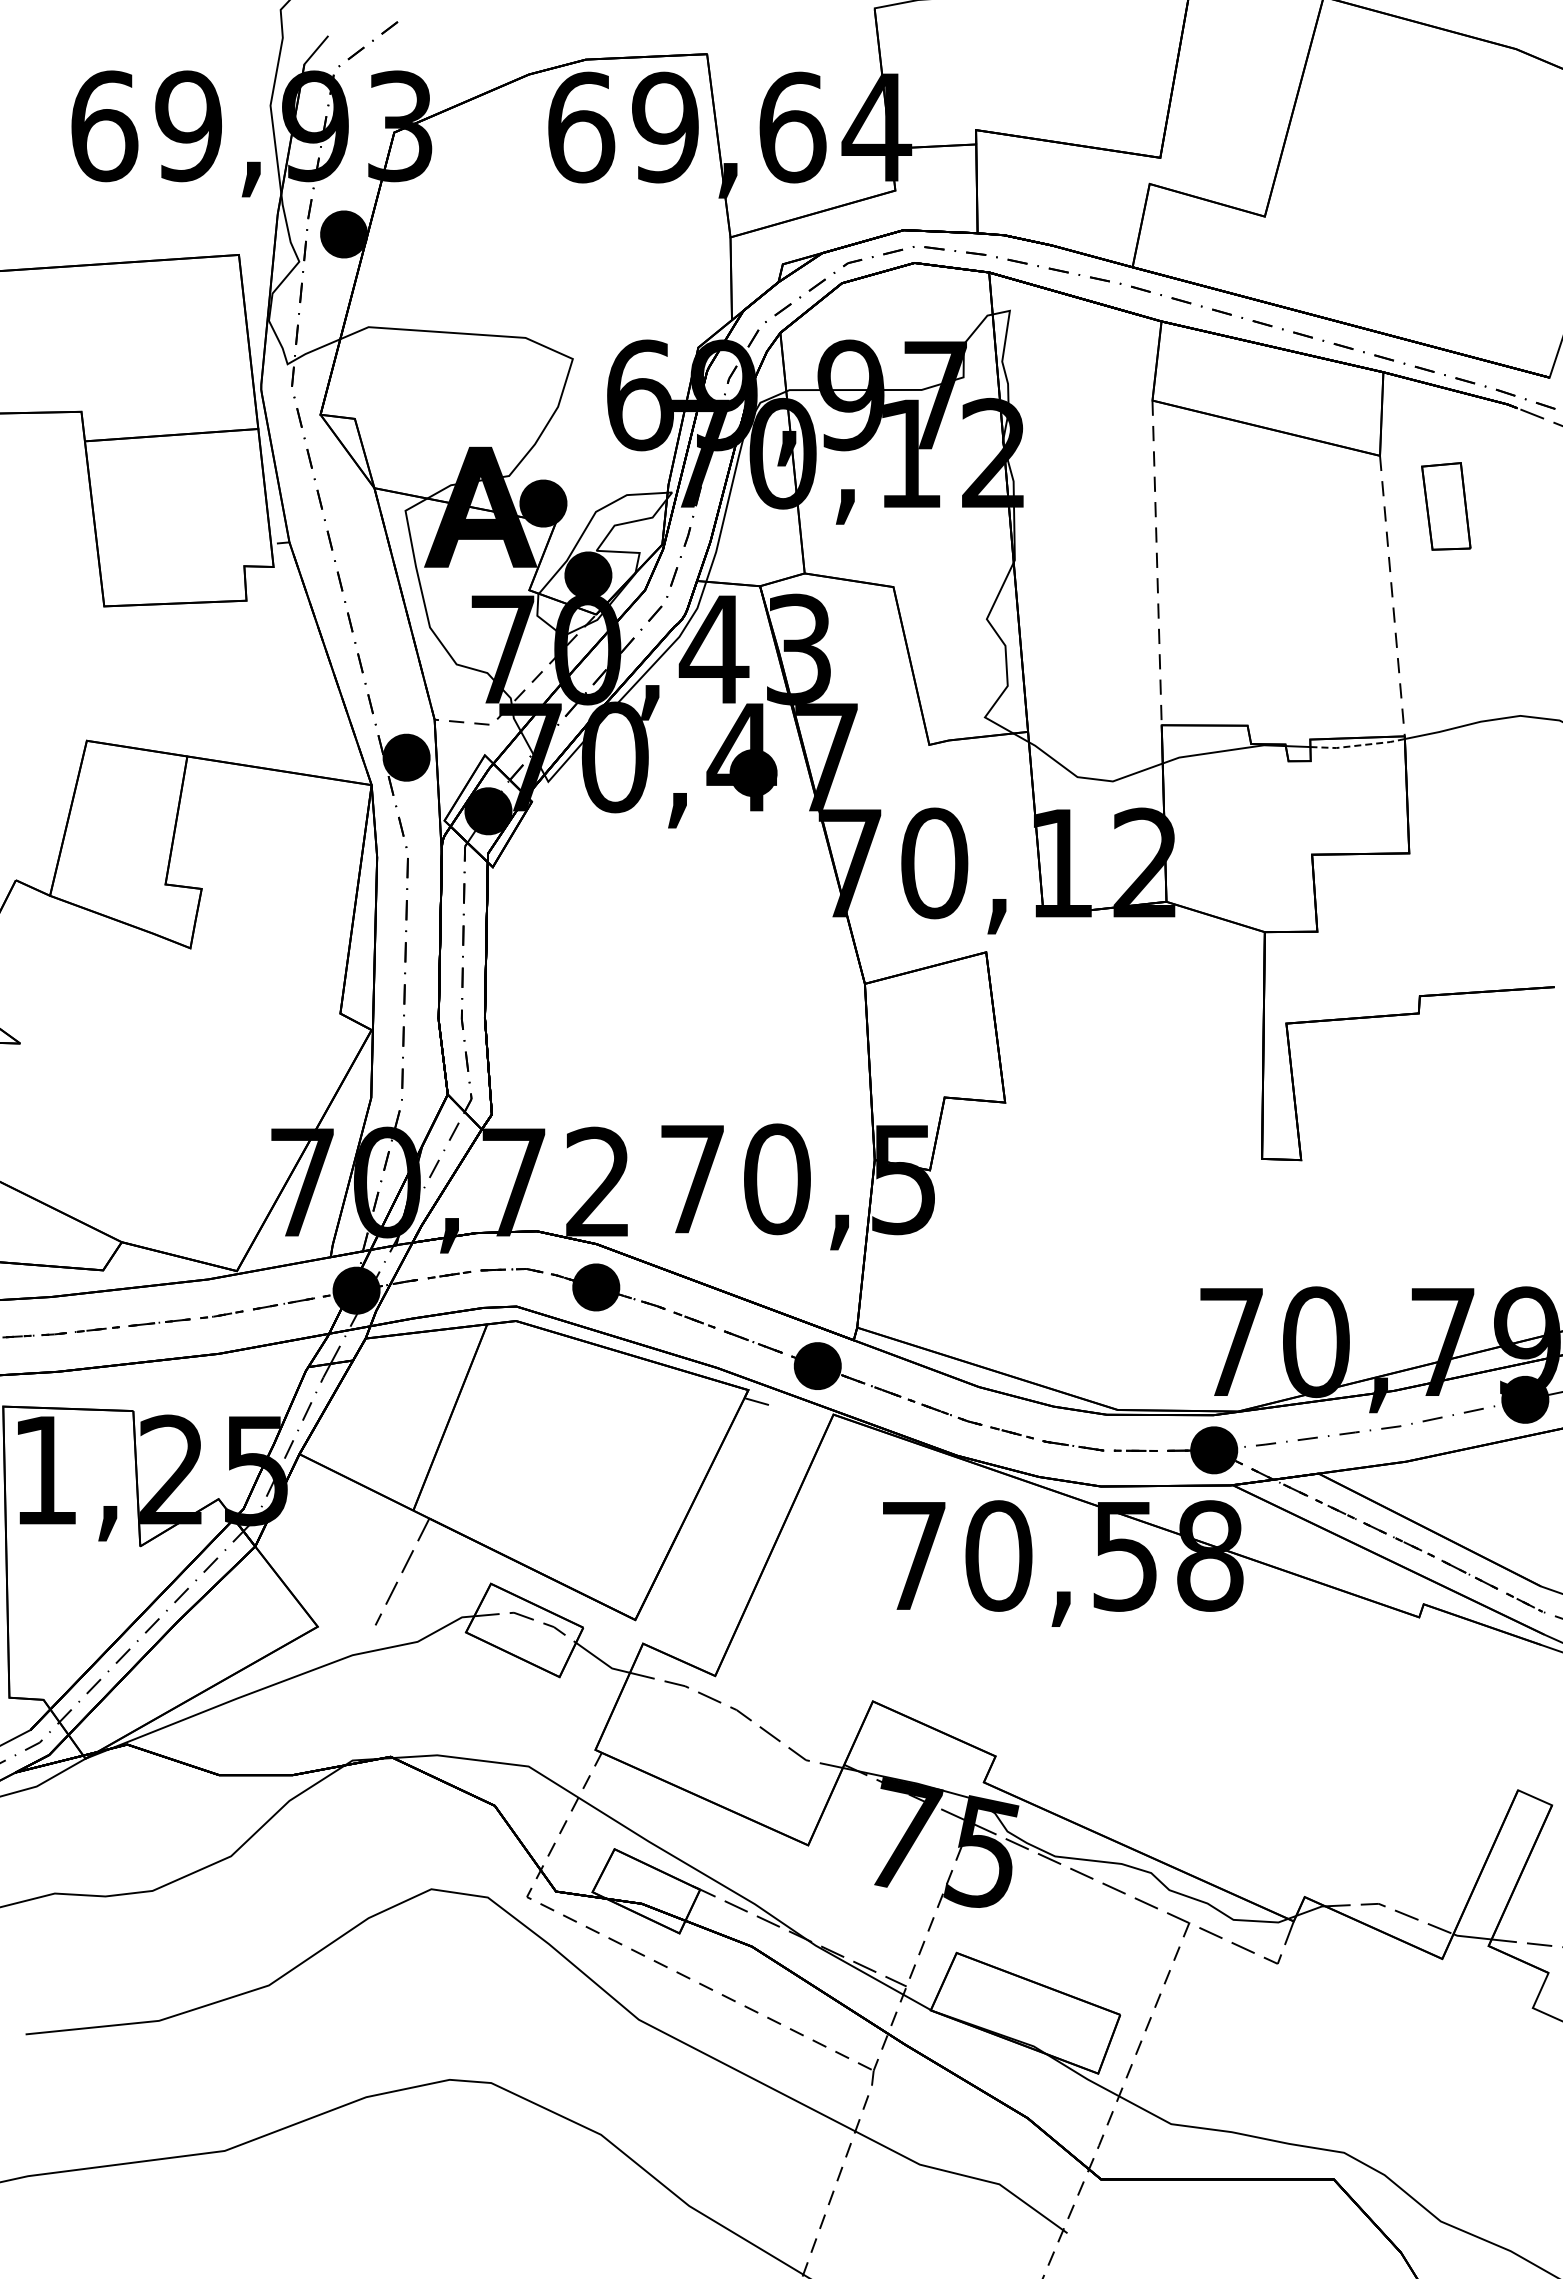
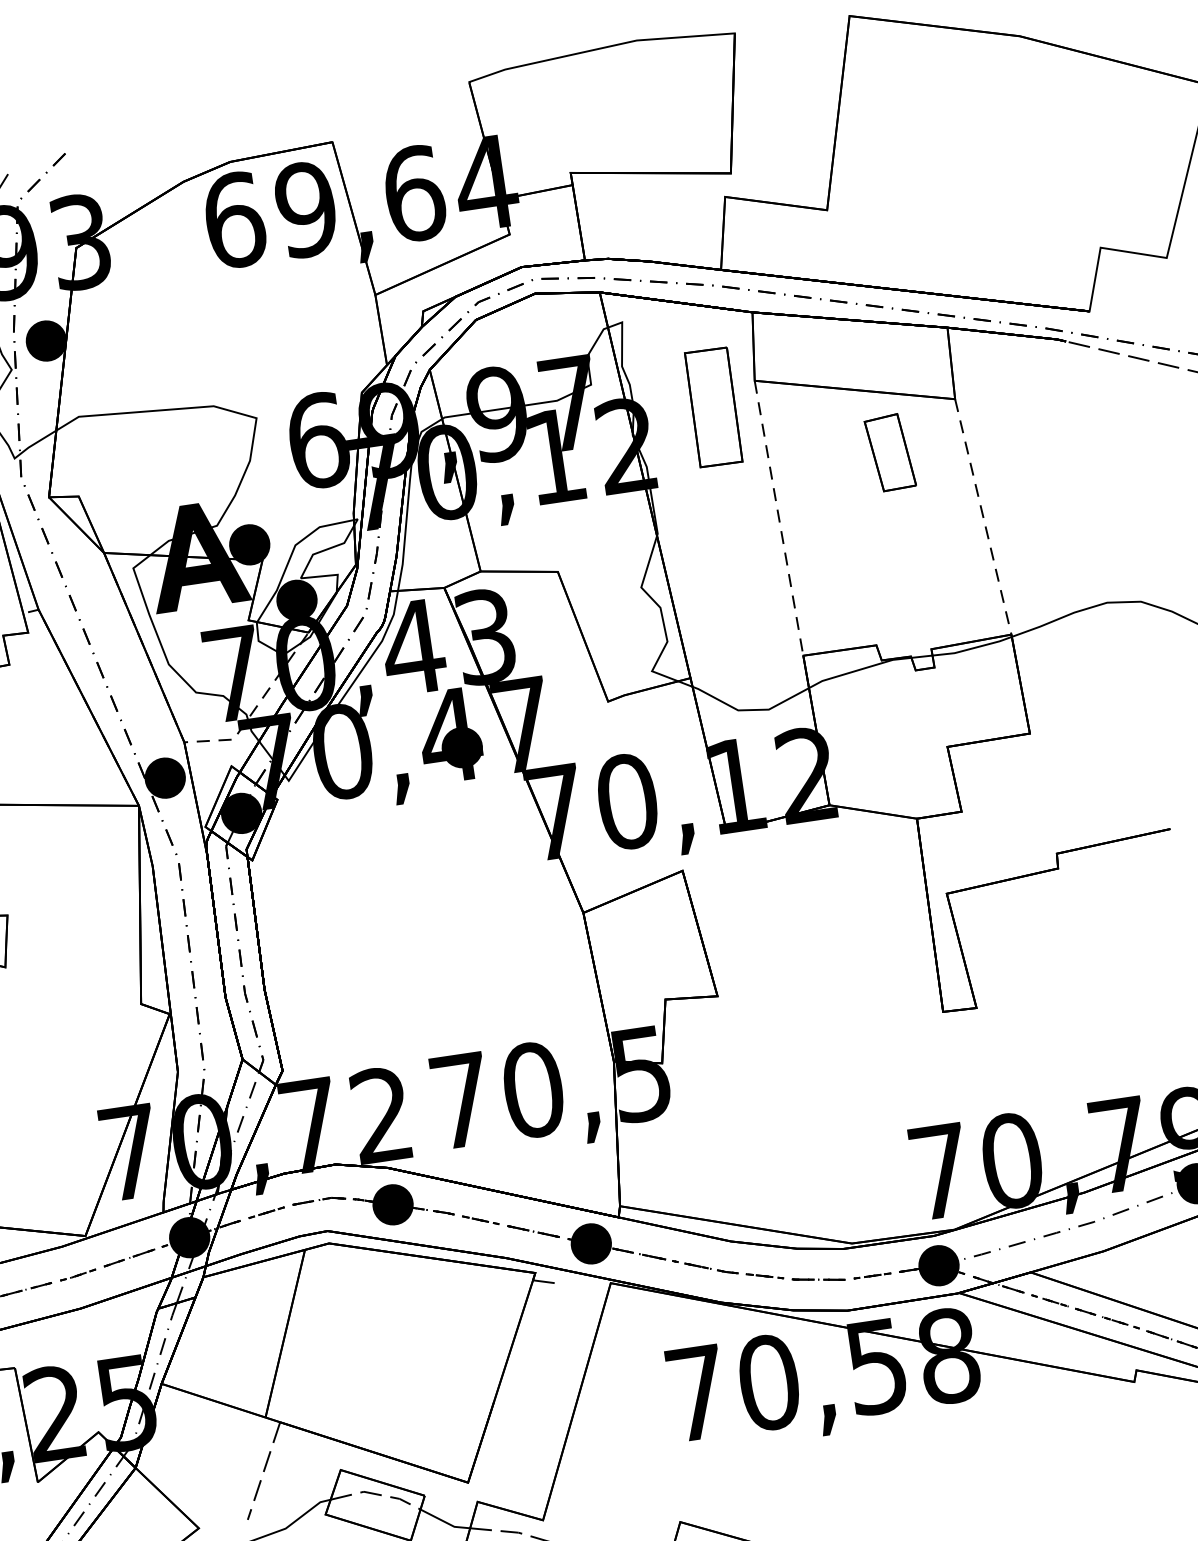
part: (1100, 424) -> (713, 407), added
part: (1446, 506) -> (890, 452), moved
line: (1358, 745) -> (973, 648), dashed -> solid

